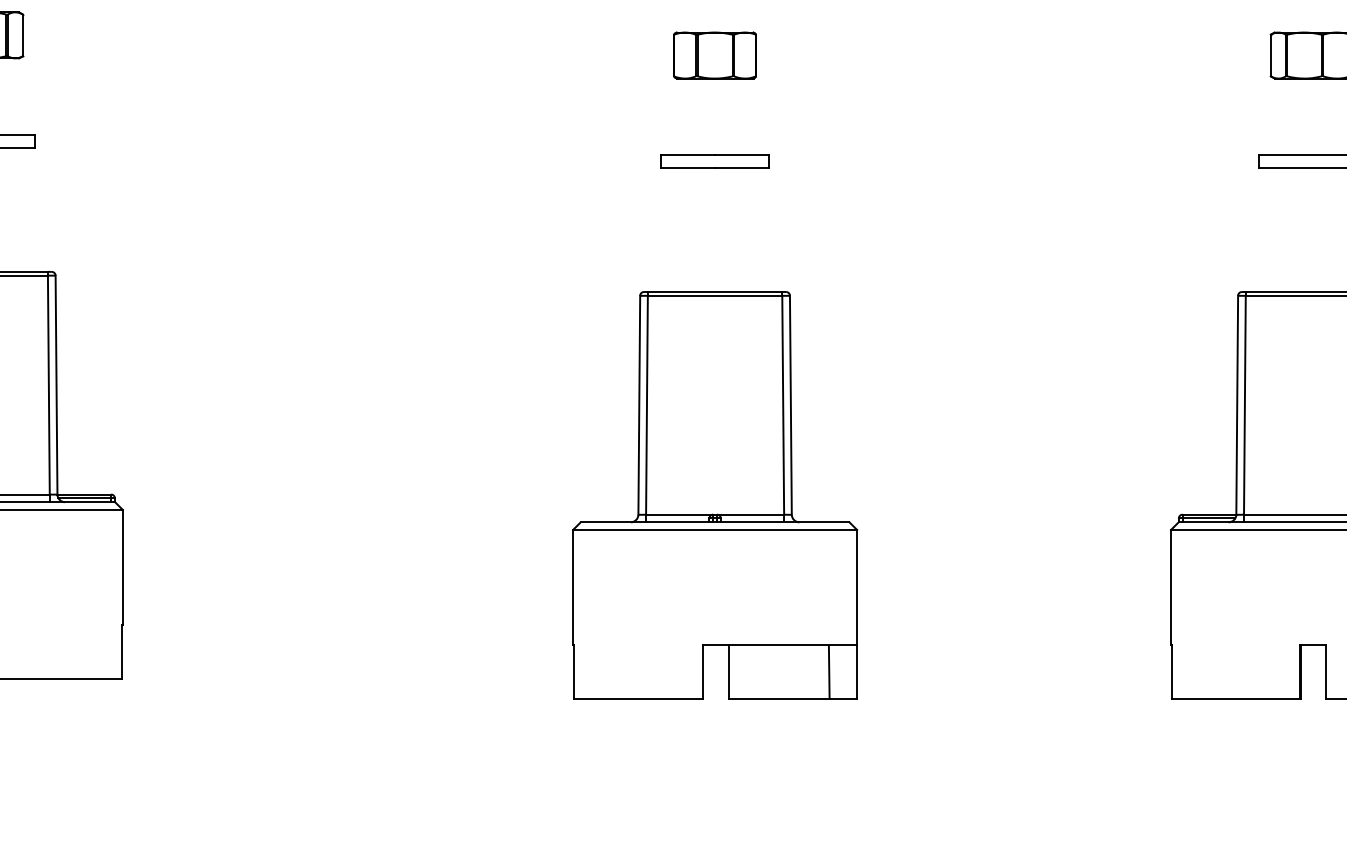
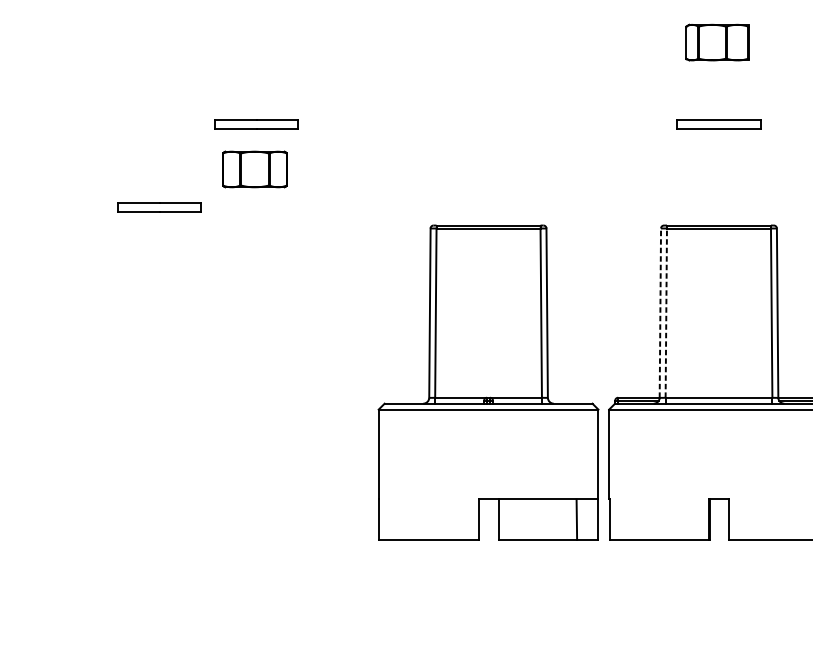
part: (714, 55) -> (254, 169), moved
part: (589, 268) -> (159, 207), added
line: (1237, 404) -> (660, 312), solid -> dashed
line: (1244, 404) -> (666, 312), solid -> dashed
part: (715, 495) -> (488, 382), moved

